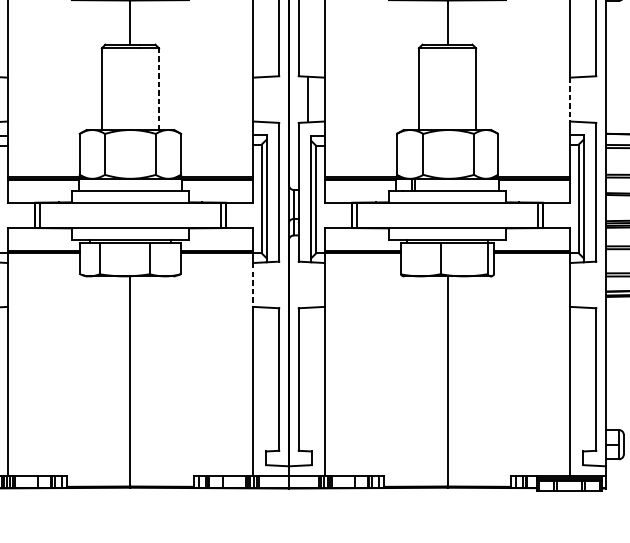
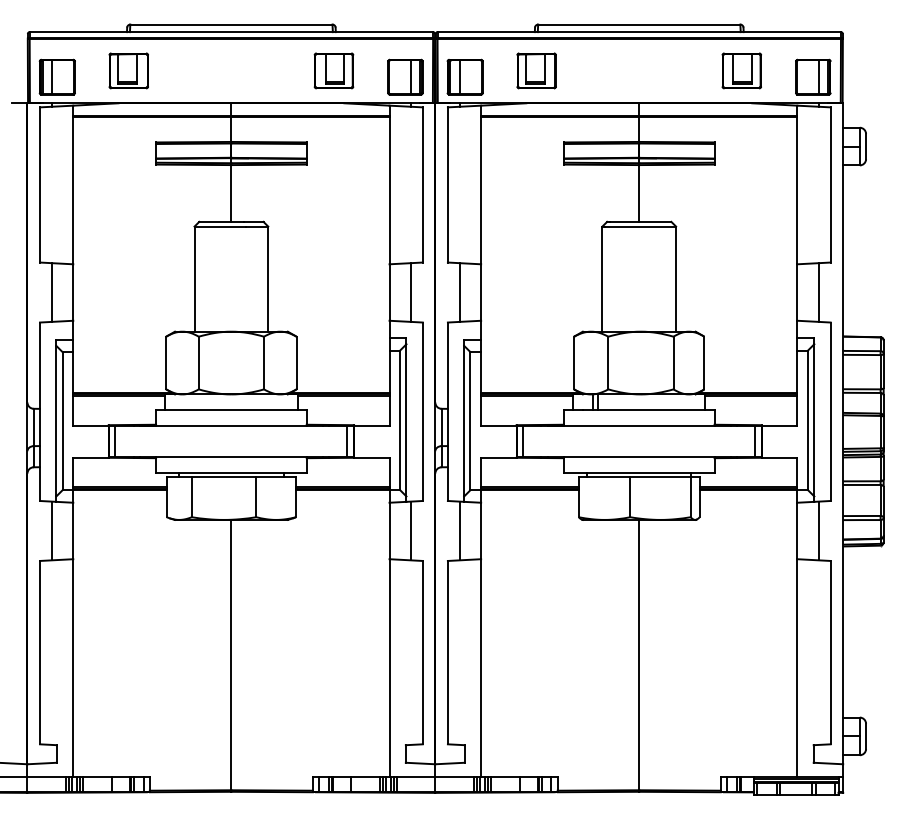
line: (159, 89) -> (268, 279), dashed -> solid
line: (269, 99) -> (410, 292), added
line: (586, 99) -> (818, 292), added
line: (570, 100) -> (797, 293), dashed -> solid
line: (269, 284) -> (410, 530), added
line: (307, 284) -> (459, 530), added
line: (586, 284) -> (818, 530), added
line: (253, 285) -> (389, 531), dashed -> solid

